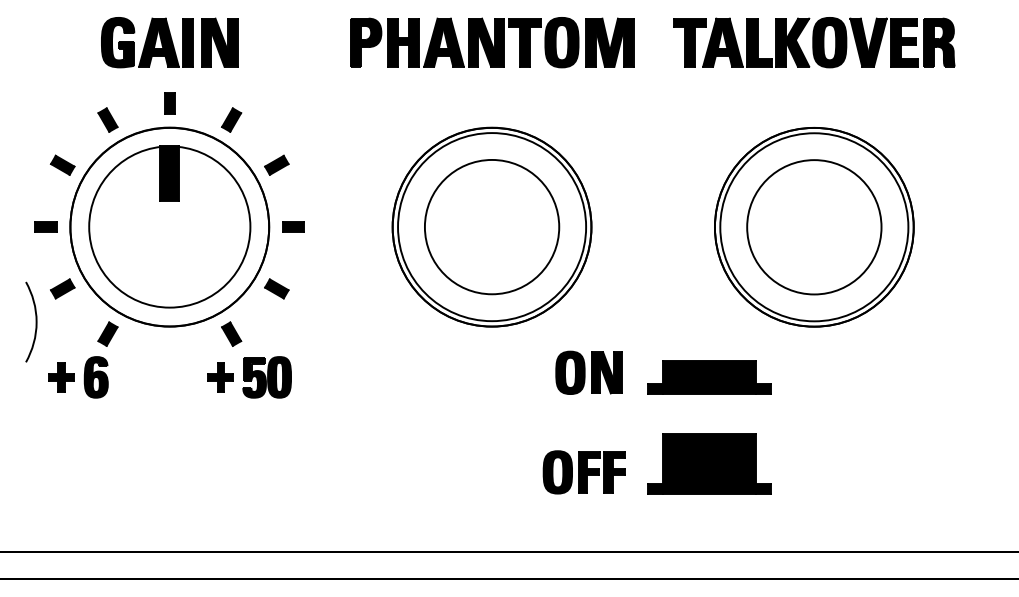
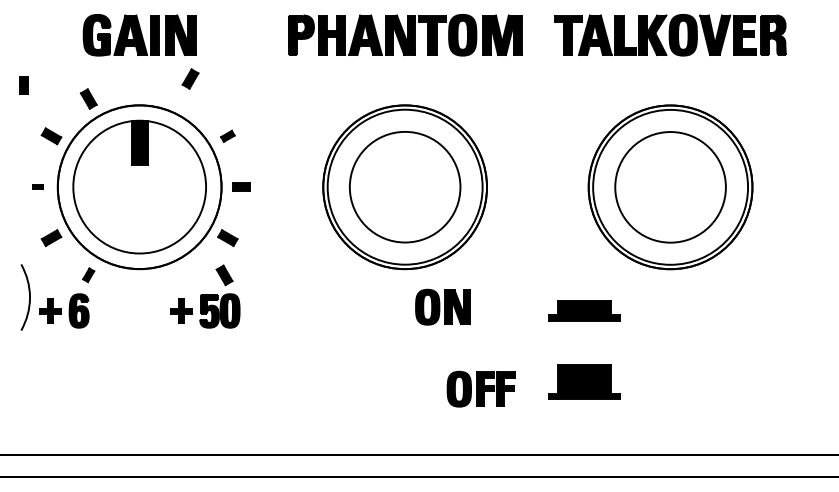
part: (169, 103) -> (23, 85), moved
part: (231, 119) -> (190, 78), moved
part: (276, 165) -> (227, 136), size x0.7
part: (45, 226) -> (37, 186), size x0.6
curve: (36, 322) -> (29, 297), moved
part: (107, 333) -> (88, 274), size x0.7
part: (231, 334) -> (224, 275), moved
part: (588, 371) -> (442, 306), moved
part: (709, 376) -> (584, 310), size x0.7
part: (709, 463) -> (584, 381), size x0.7

